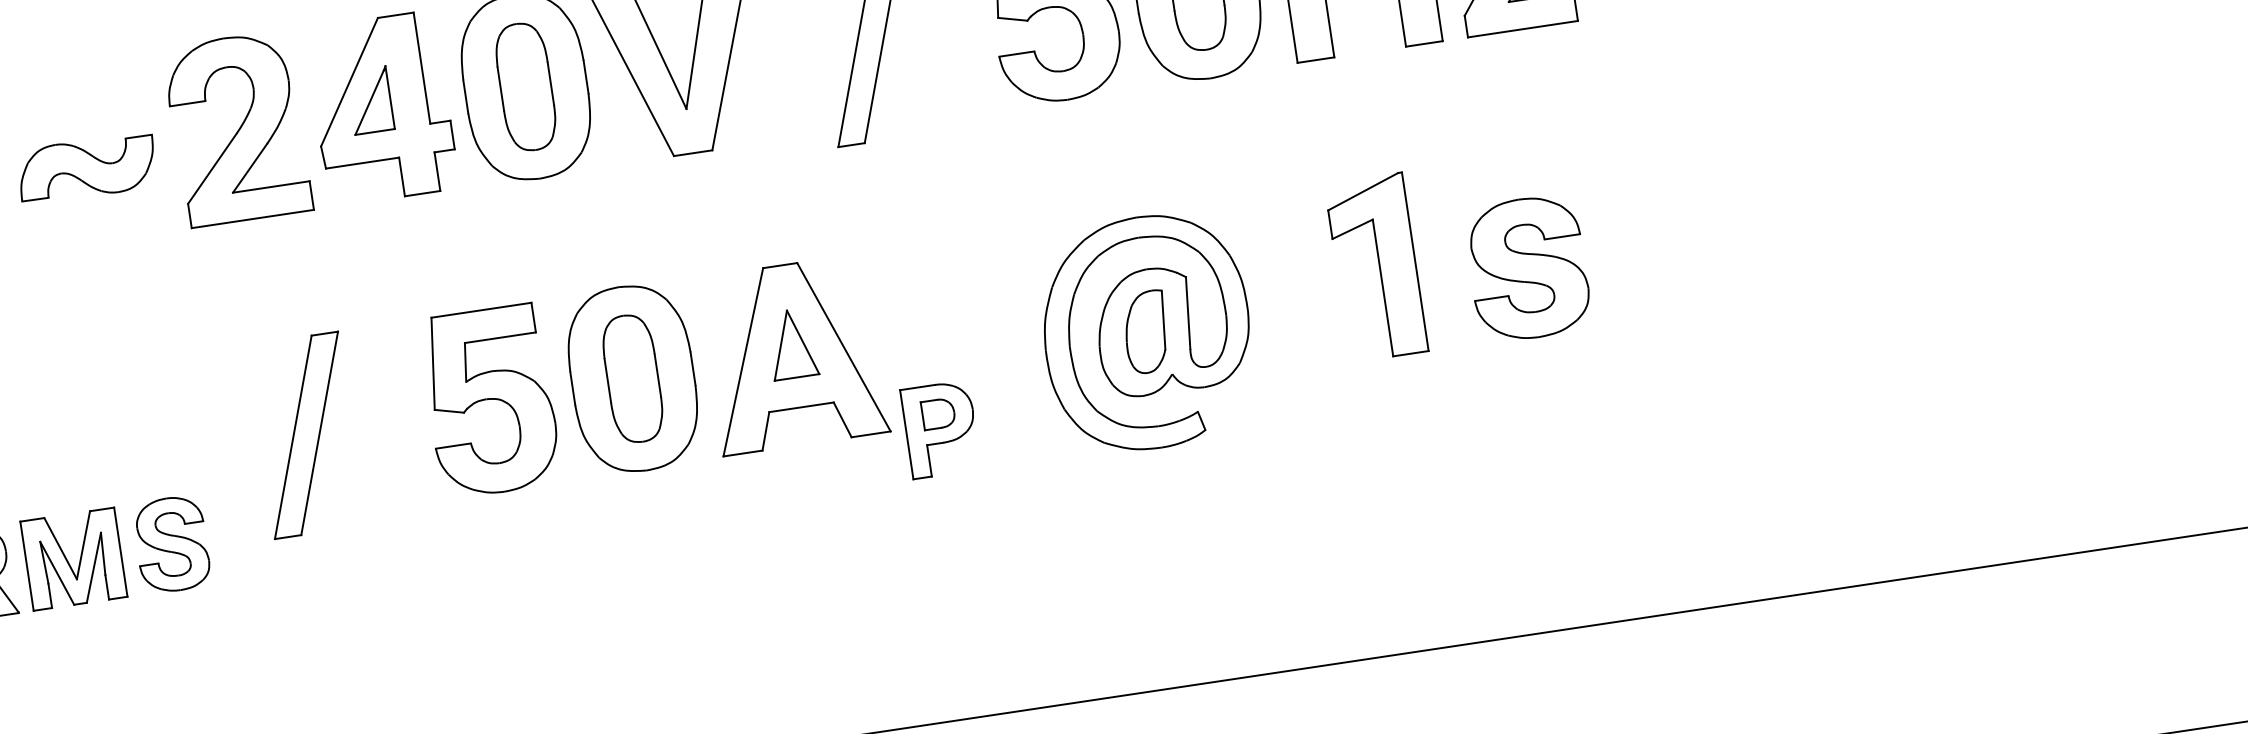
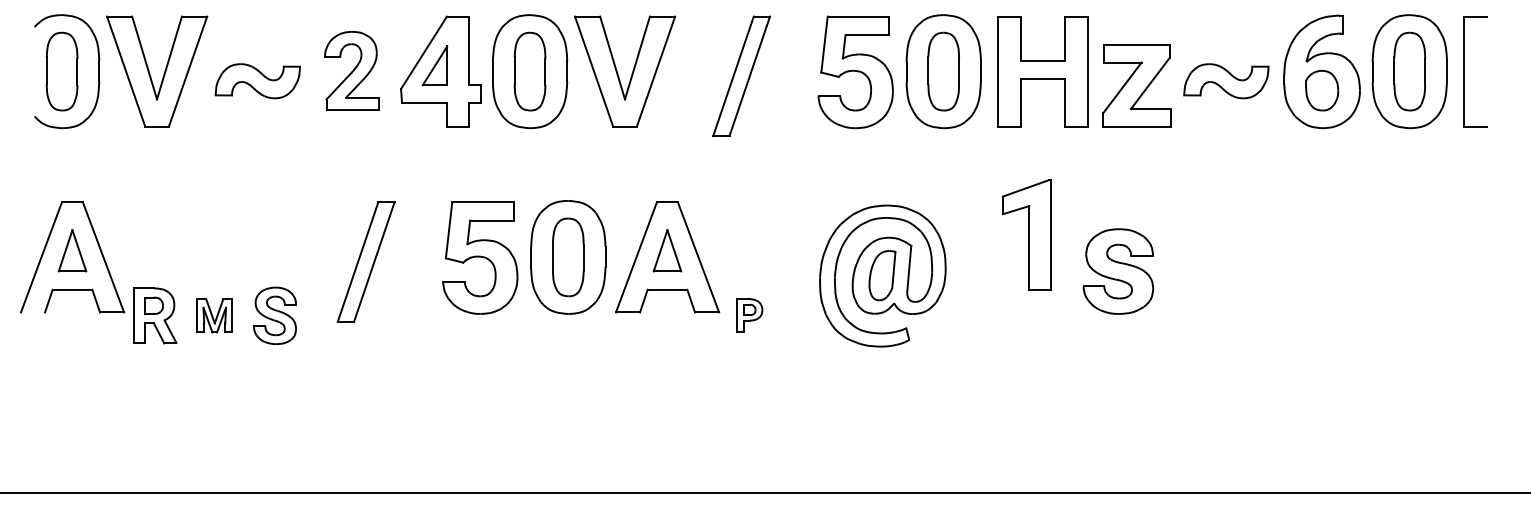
part: (236, 128) -> (351, 70), size x0.7
part: (1375, 266) -> (1026, 234), moved
part: (940, 429) -> (749, 315), size x0.6
part: (73, 558) -> (214, 315), size x0.6

